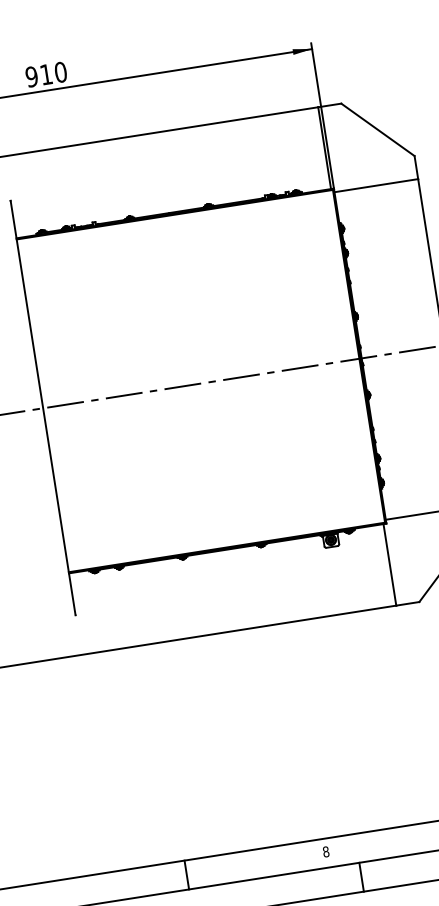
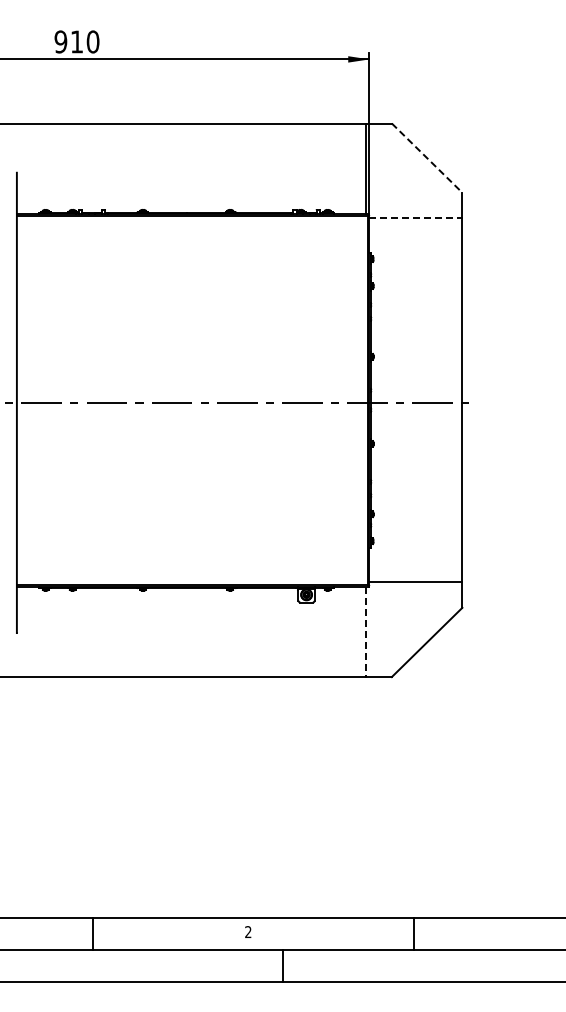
line: (378, 130) -> (427, 158), solid -> dashed
line: (376, 185) -> (416, 218), solid -> dashed
line: (390, 565) -> (366, 632), solid -> dashed
text: (326, 852) -> (248, 932), 8 -> 2

